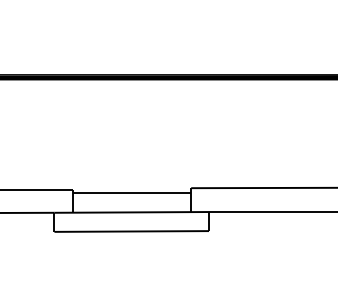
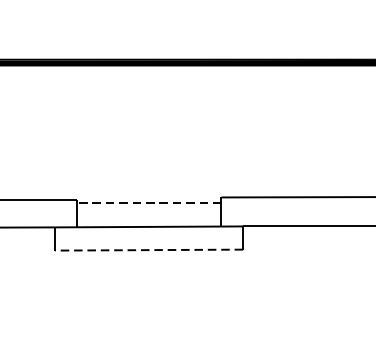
line: (131, 192) -> (148, 202), solid -> dashed
line: (131, 231) -> (148, 250), solid -> dashed

